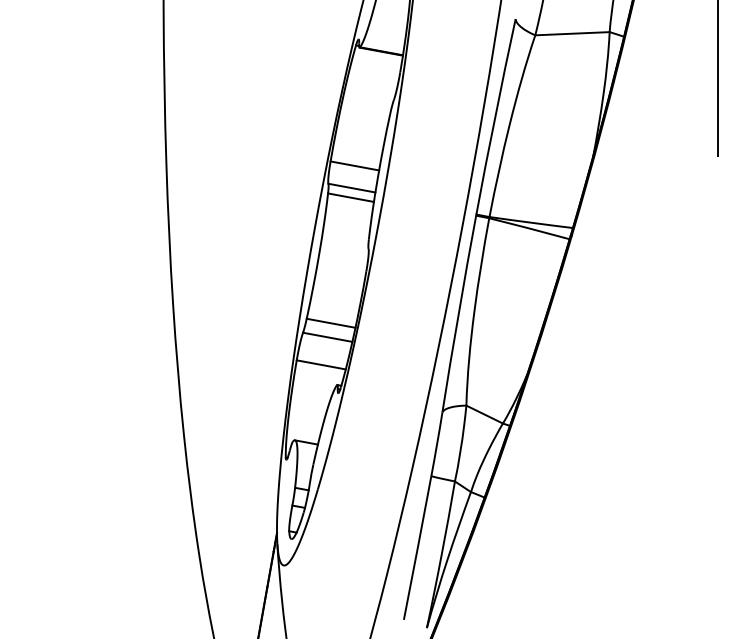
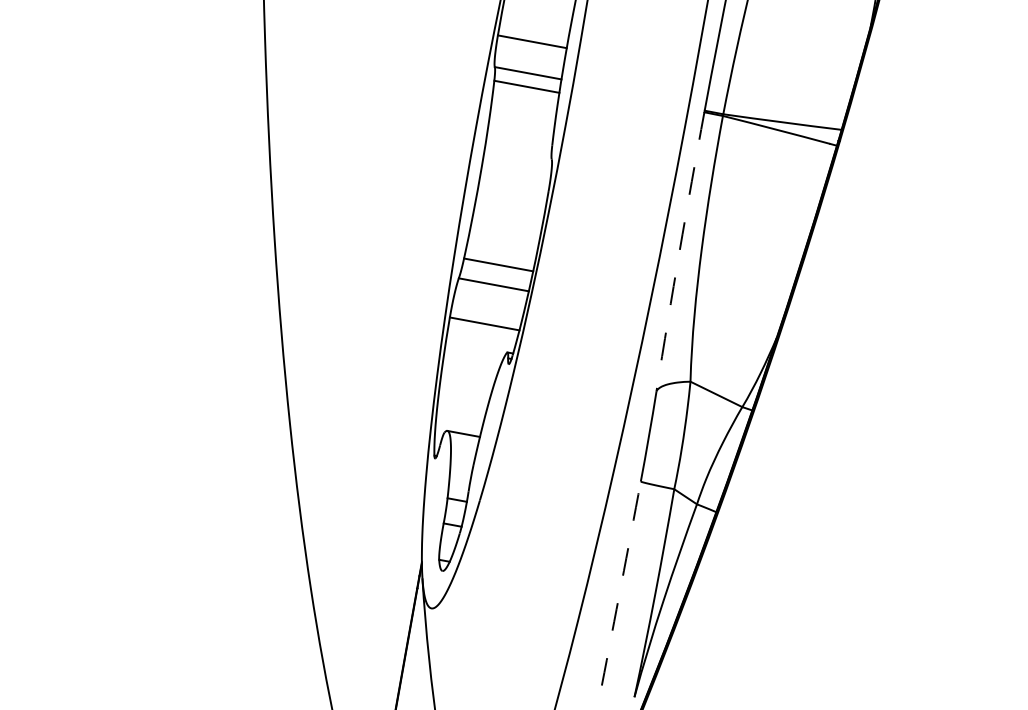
arc: (458, 313) -> (679, 251), solid -> dashed
arc: (417, 548) -> (621, 584), solid -> dashed

